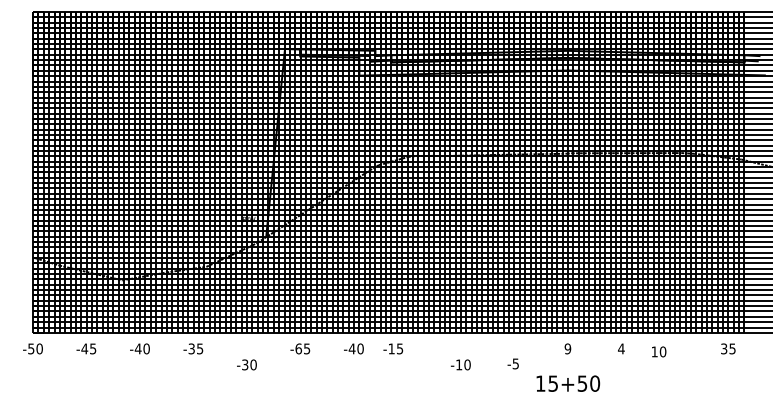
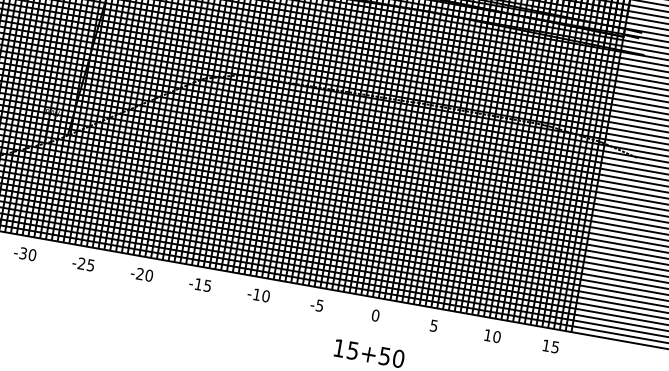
text: (298, 348) -> (81, 263), -65 -> -25
text: (351, 348) -> (139, 273), -40 -> -20
text: (393, 348) -> (200, 284), moved
text: (567, 348) -> (375, 315), 9 -> 0
text: (621, 348) -> (434, 325), 4 -> 5
text: (724, 348) -> (546, 345), 35 -> 15
text: (659, 351) -> (493, 335), moved
text: (512, 363) -> (316, 304), moved
text: (246, 364) -> (24, 253), moved
text: (460, 364) -> (258, 294), moved

